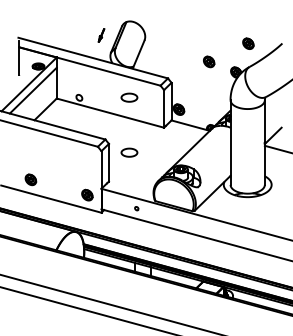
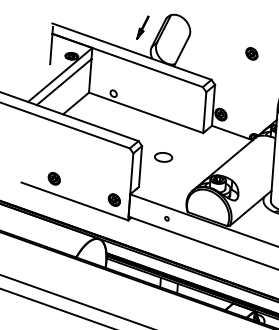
part: (101, 35) -> (142, 27), size x1.67
part: (209, 61) -> (252, 53), moved
part: (129, 97) -> (168, 97), removed

